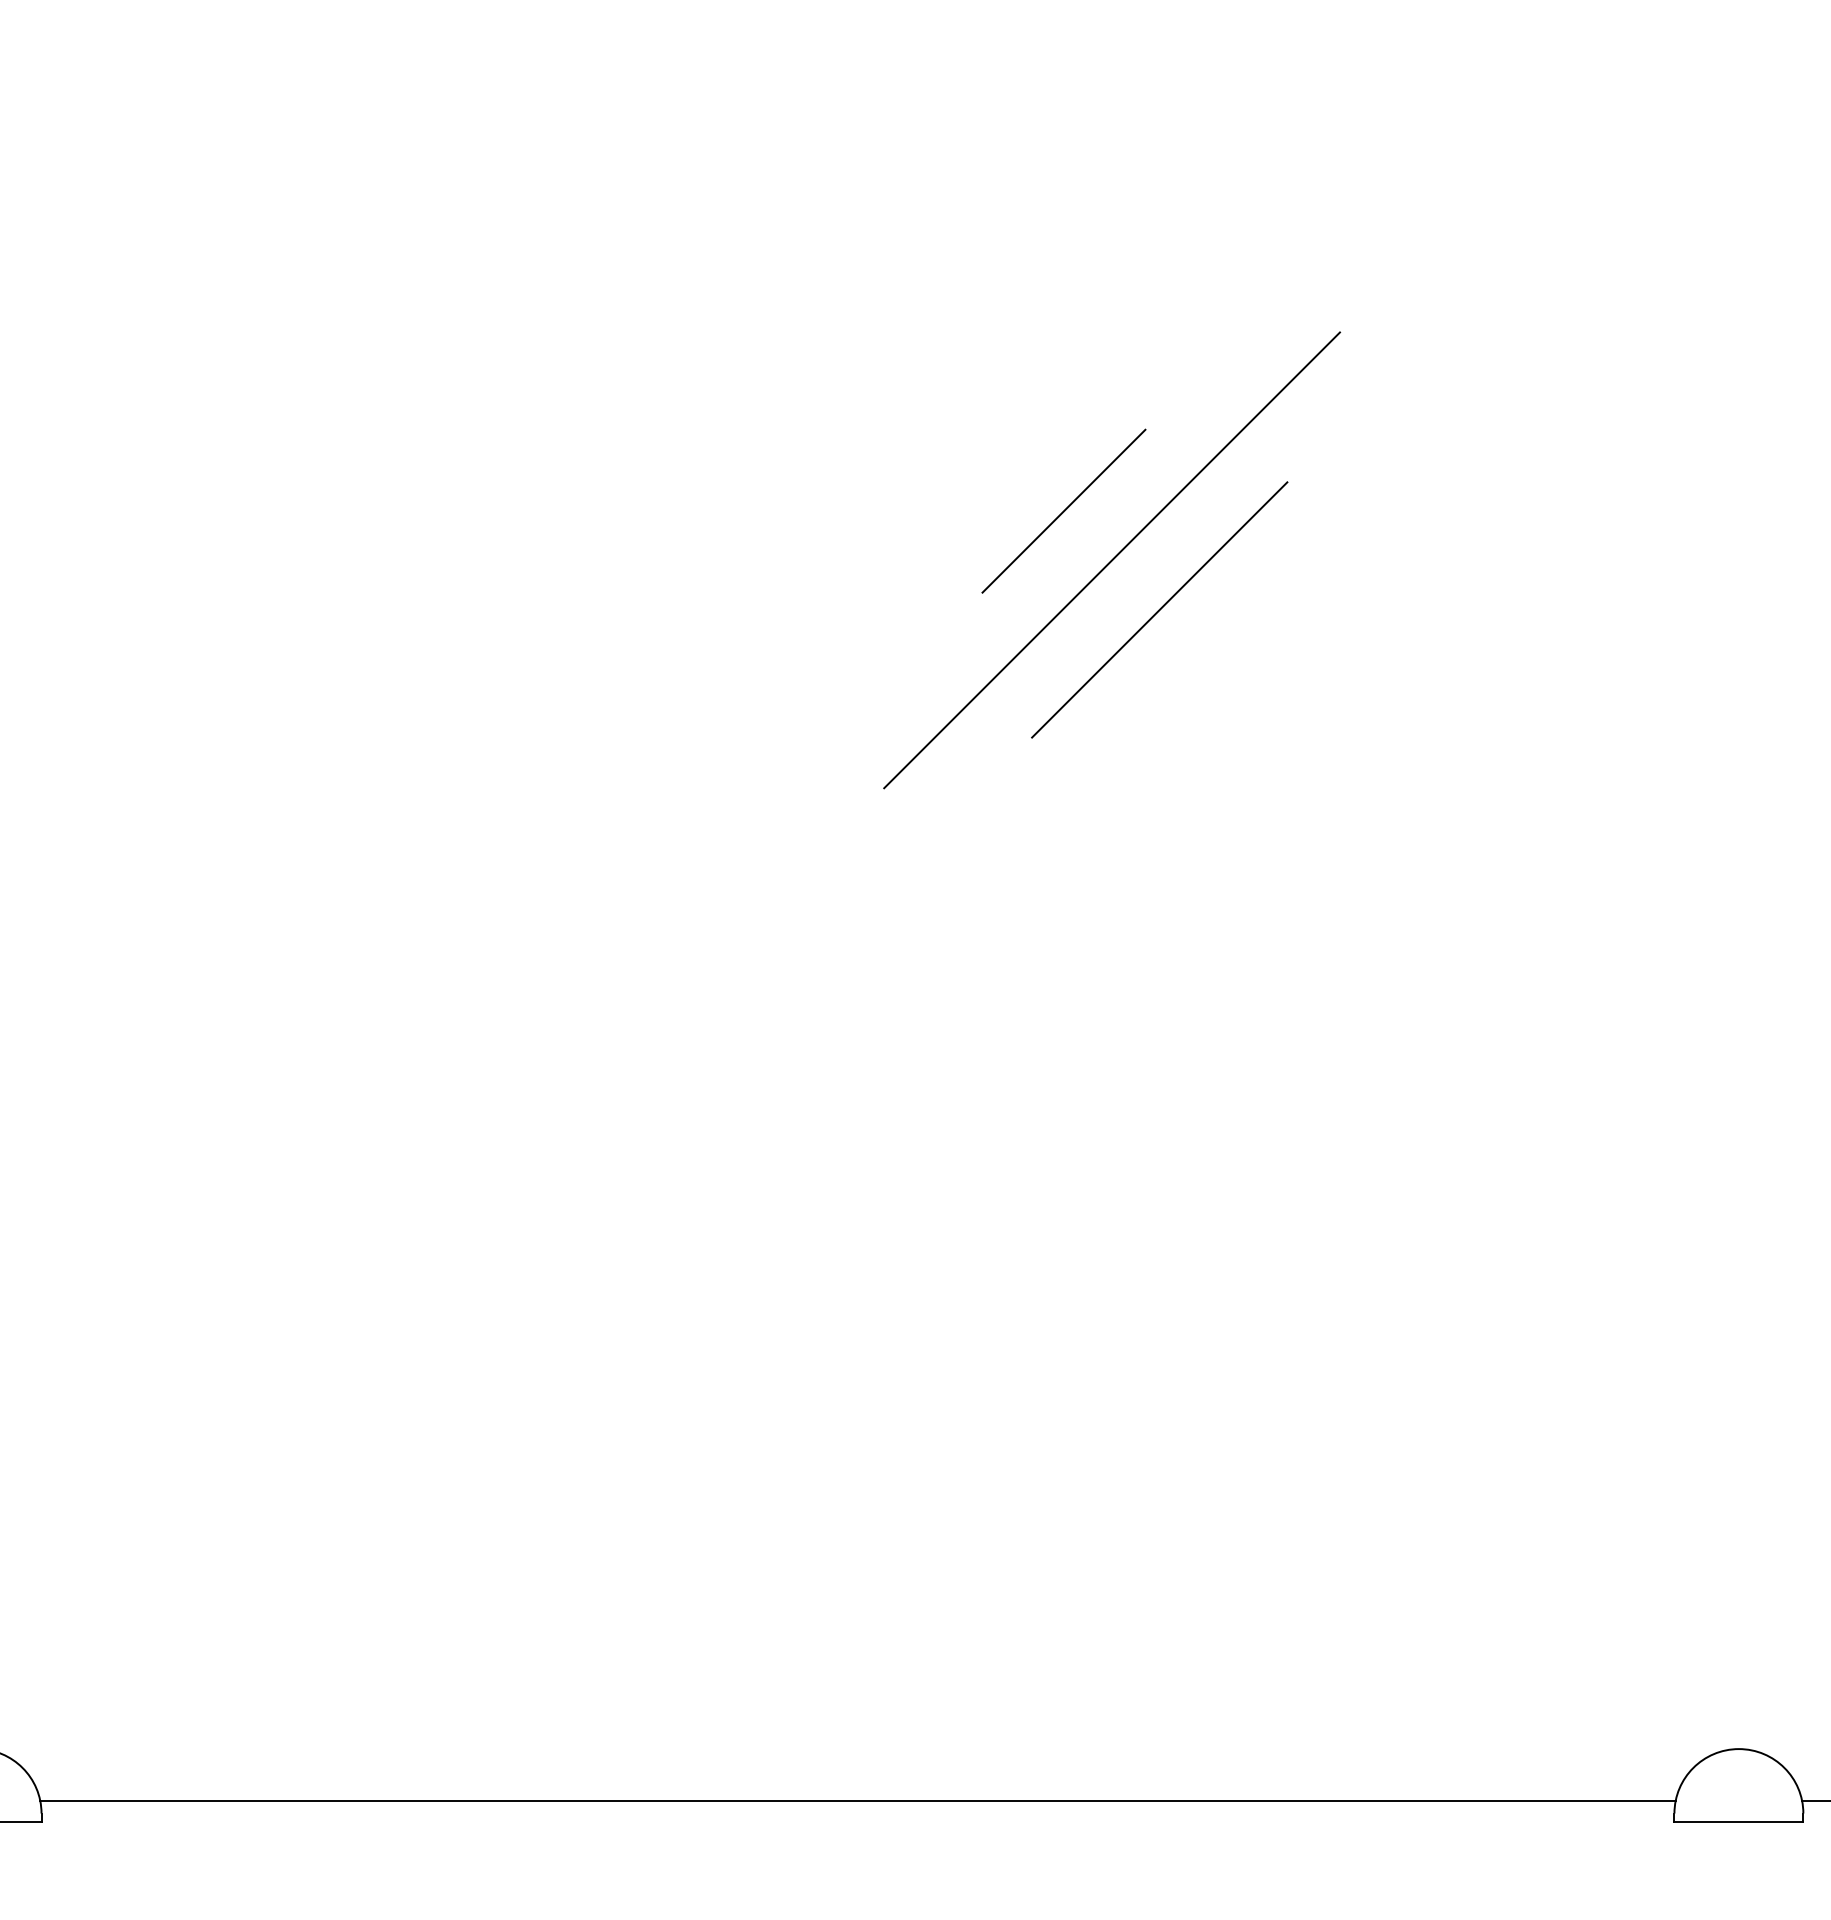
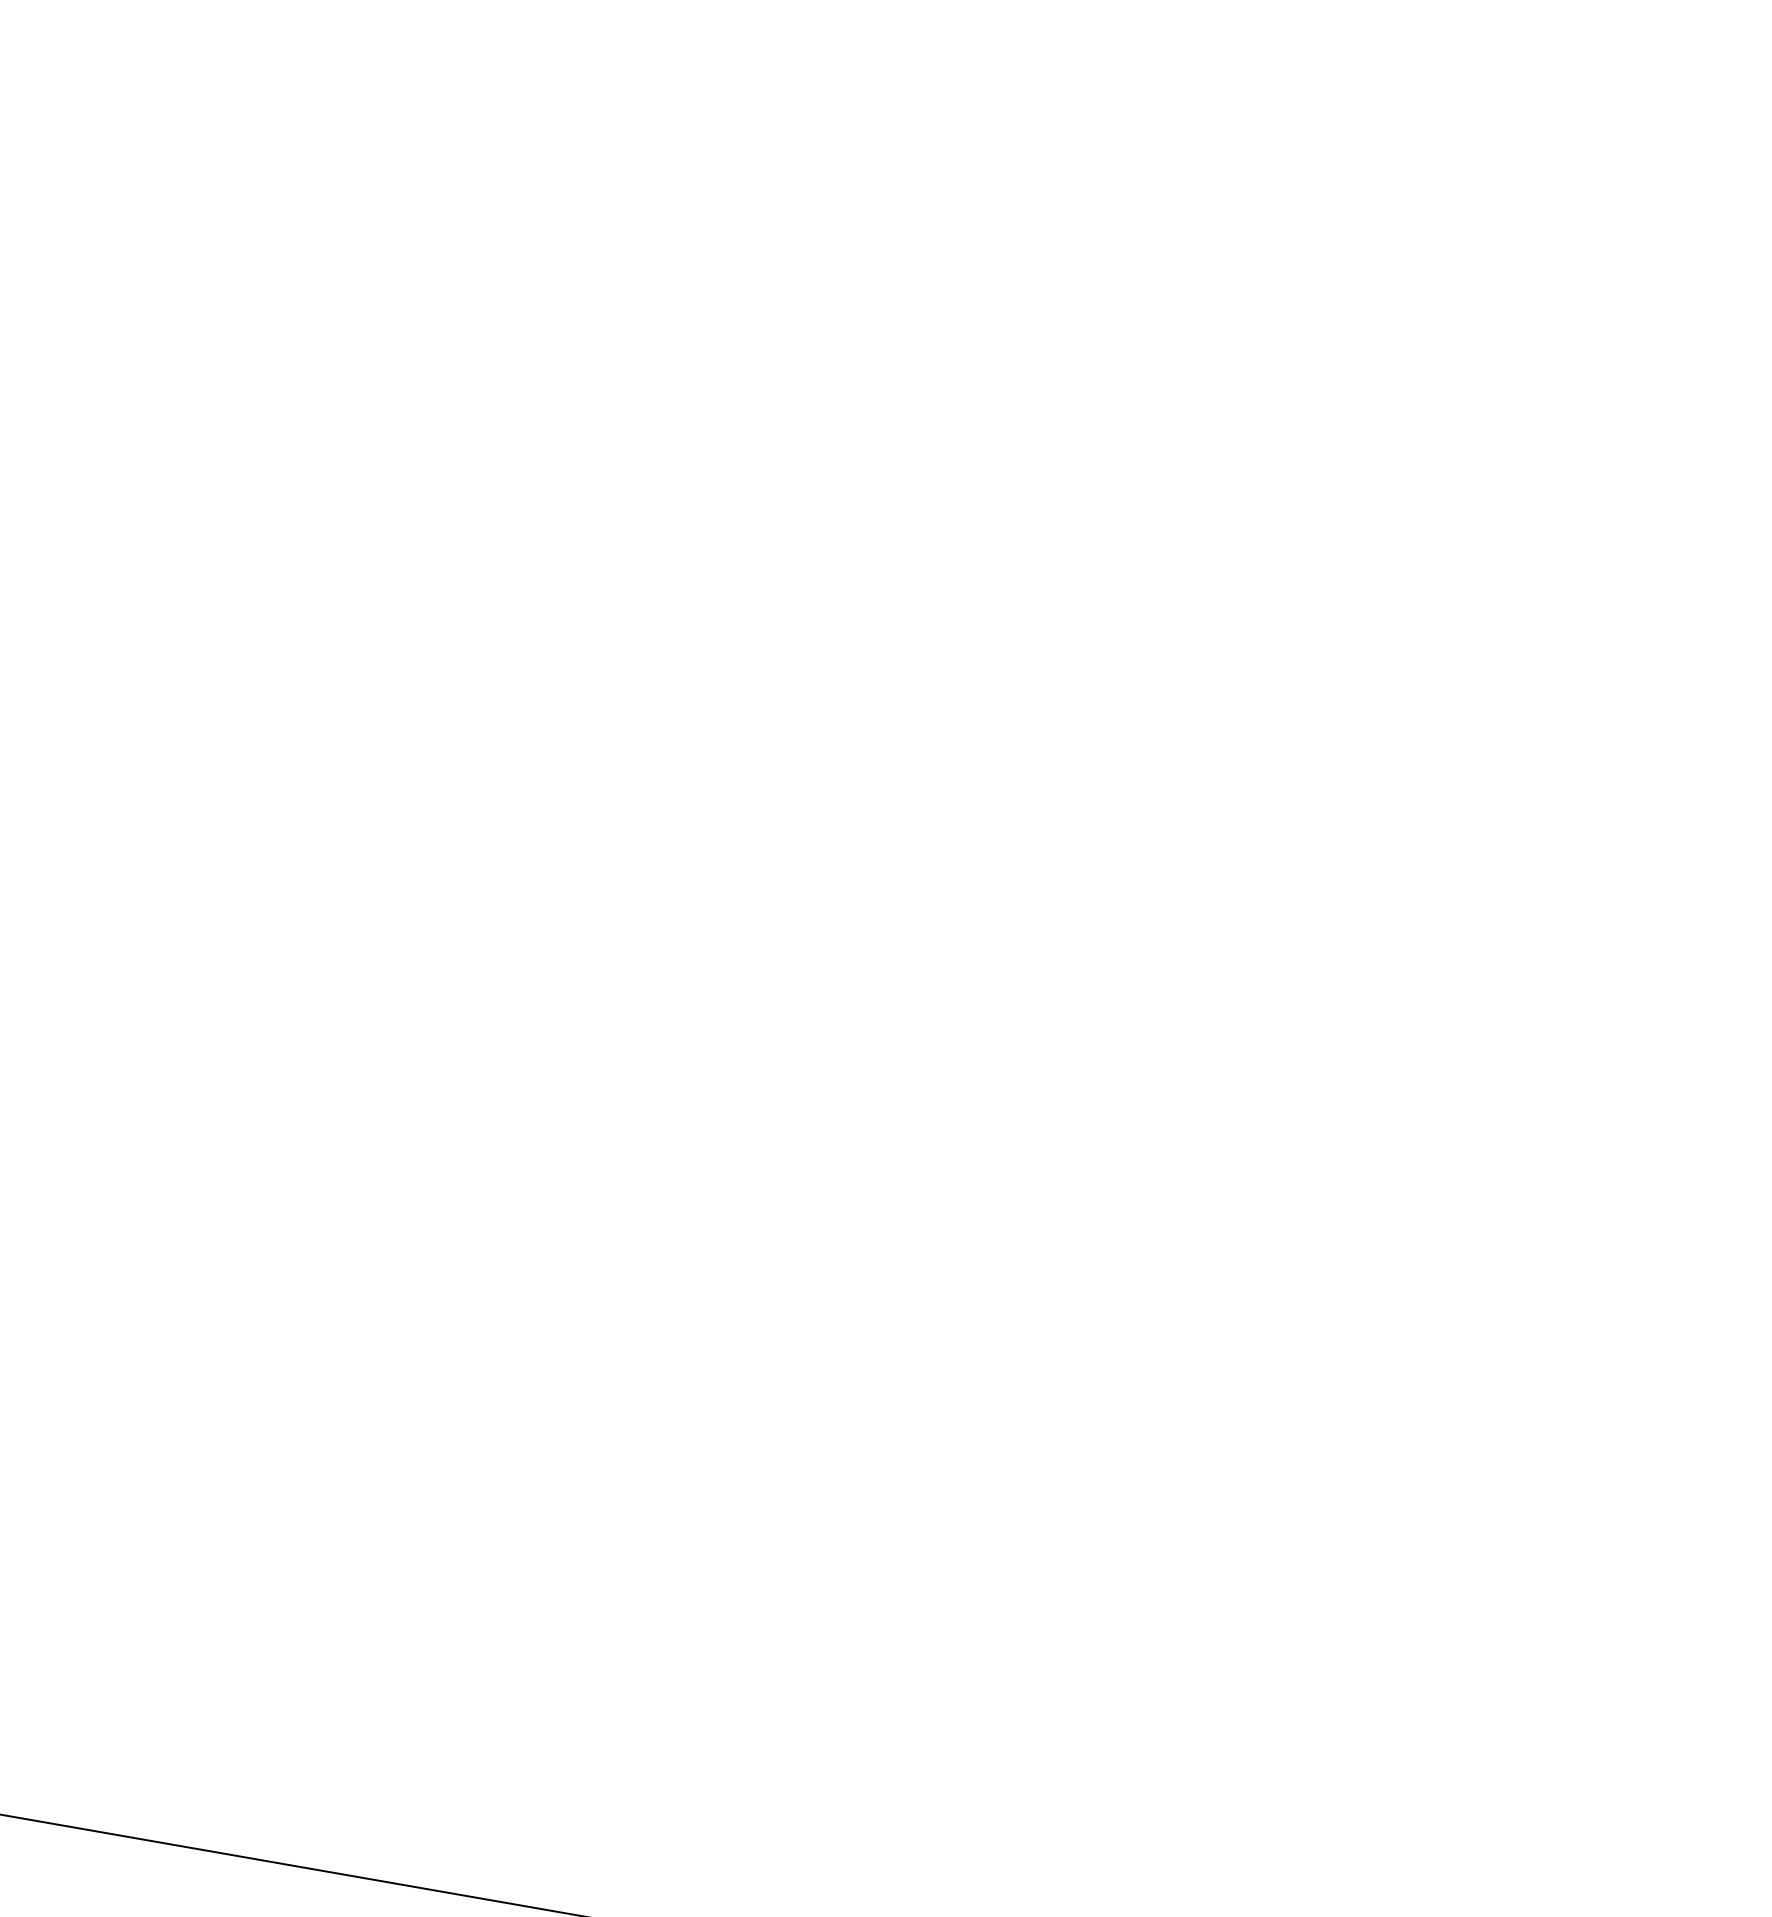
line: (1063, 510) -> (1137, 703), removed
line: (1111, 560) -> (1175, 760), removed
line: (1159, 609) -> (1214, 817), removed

